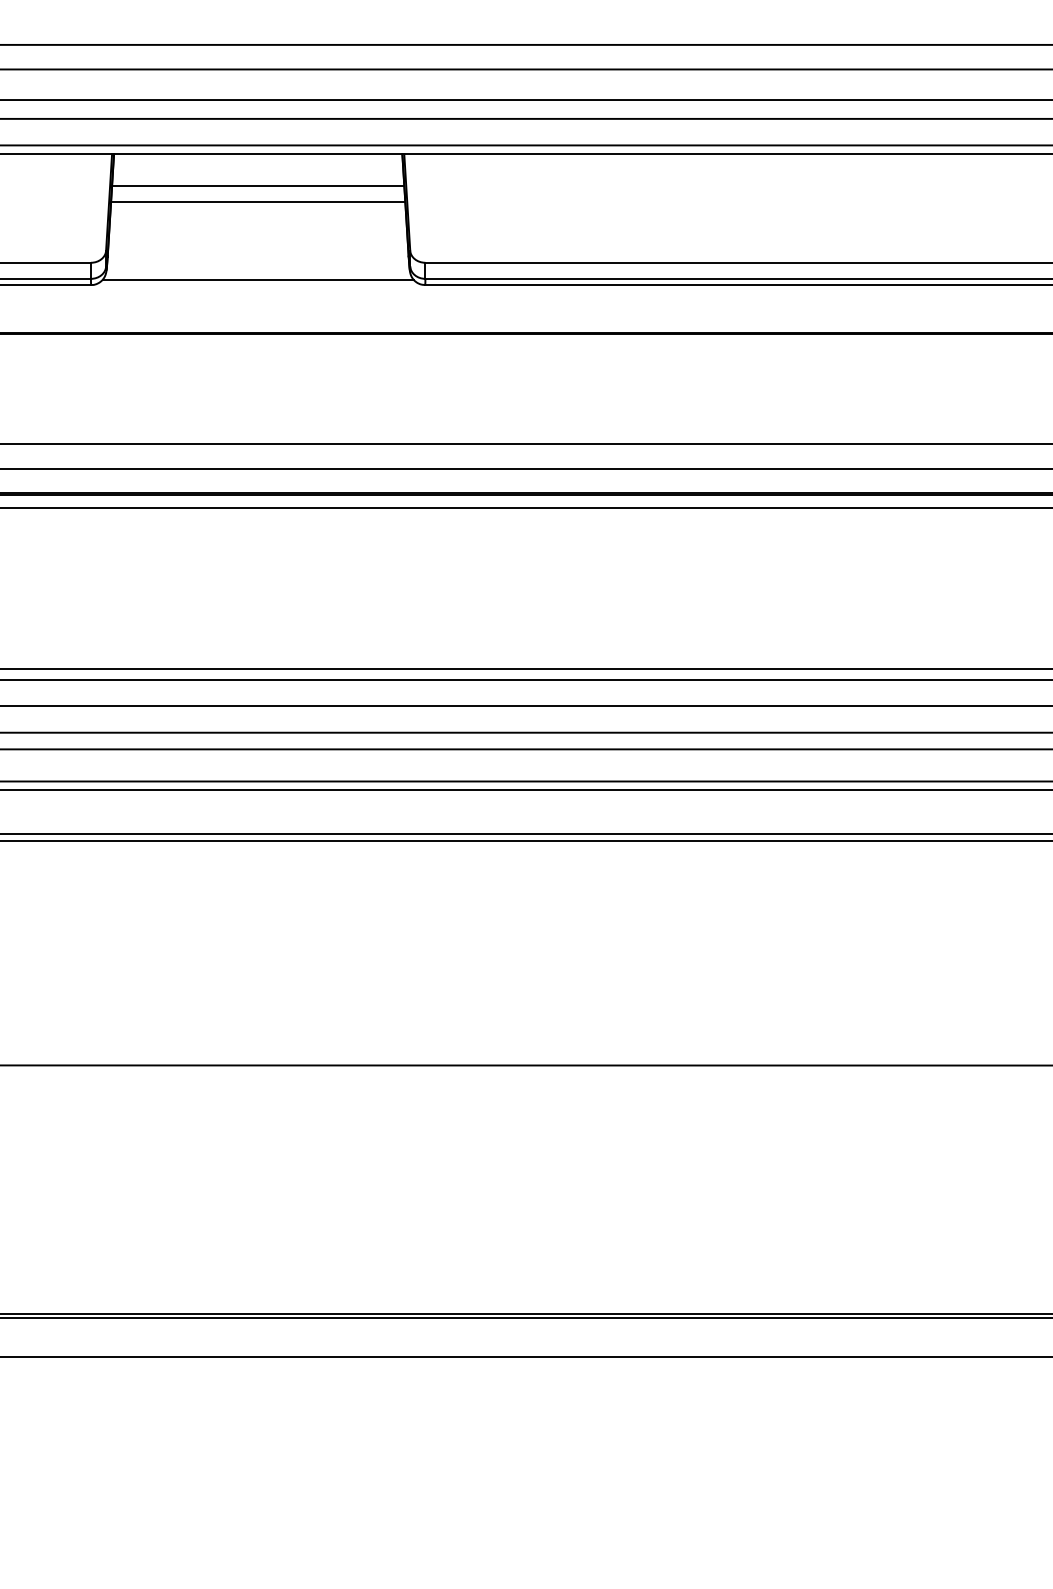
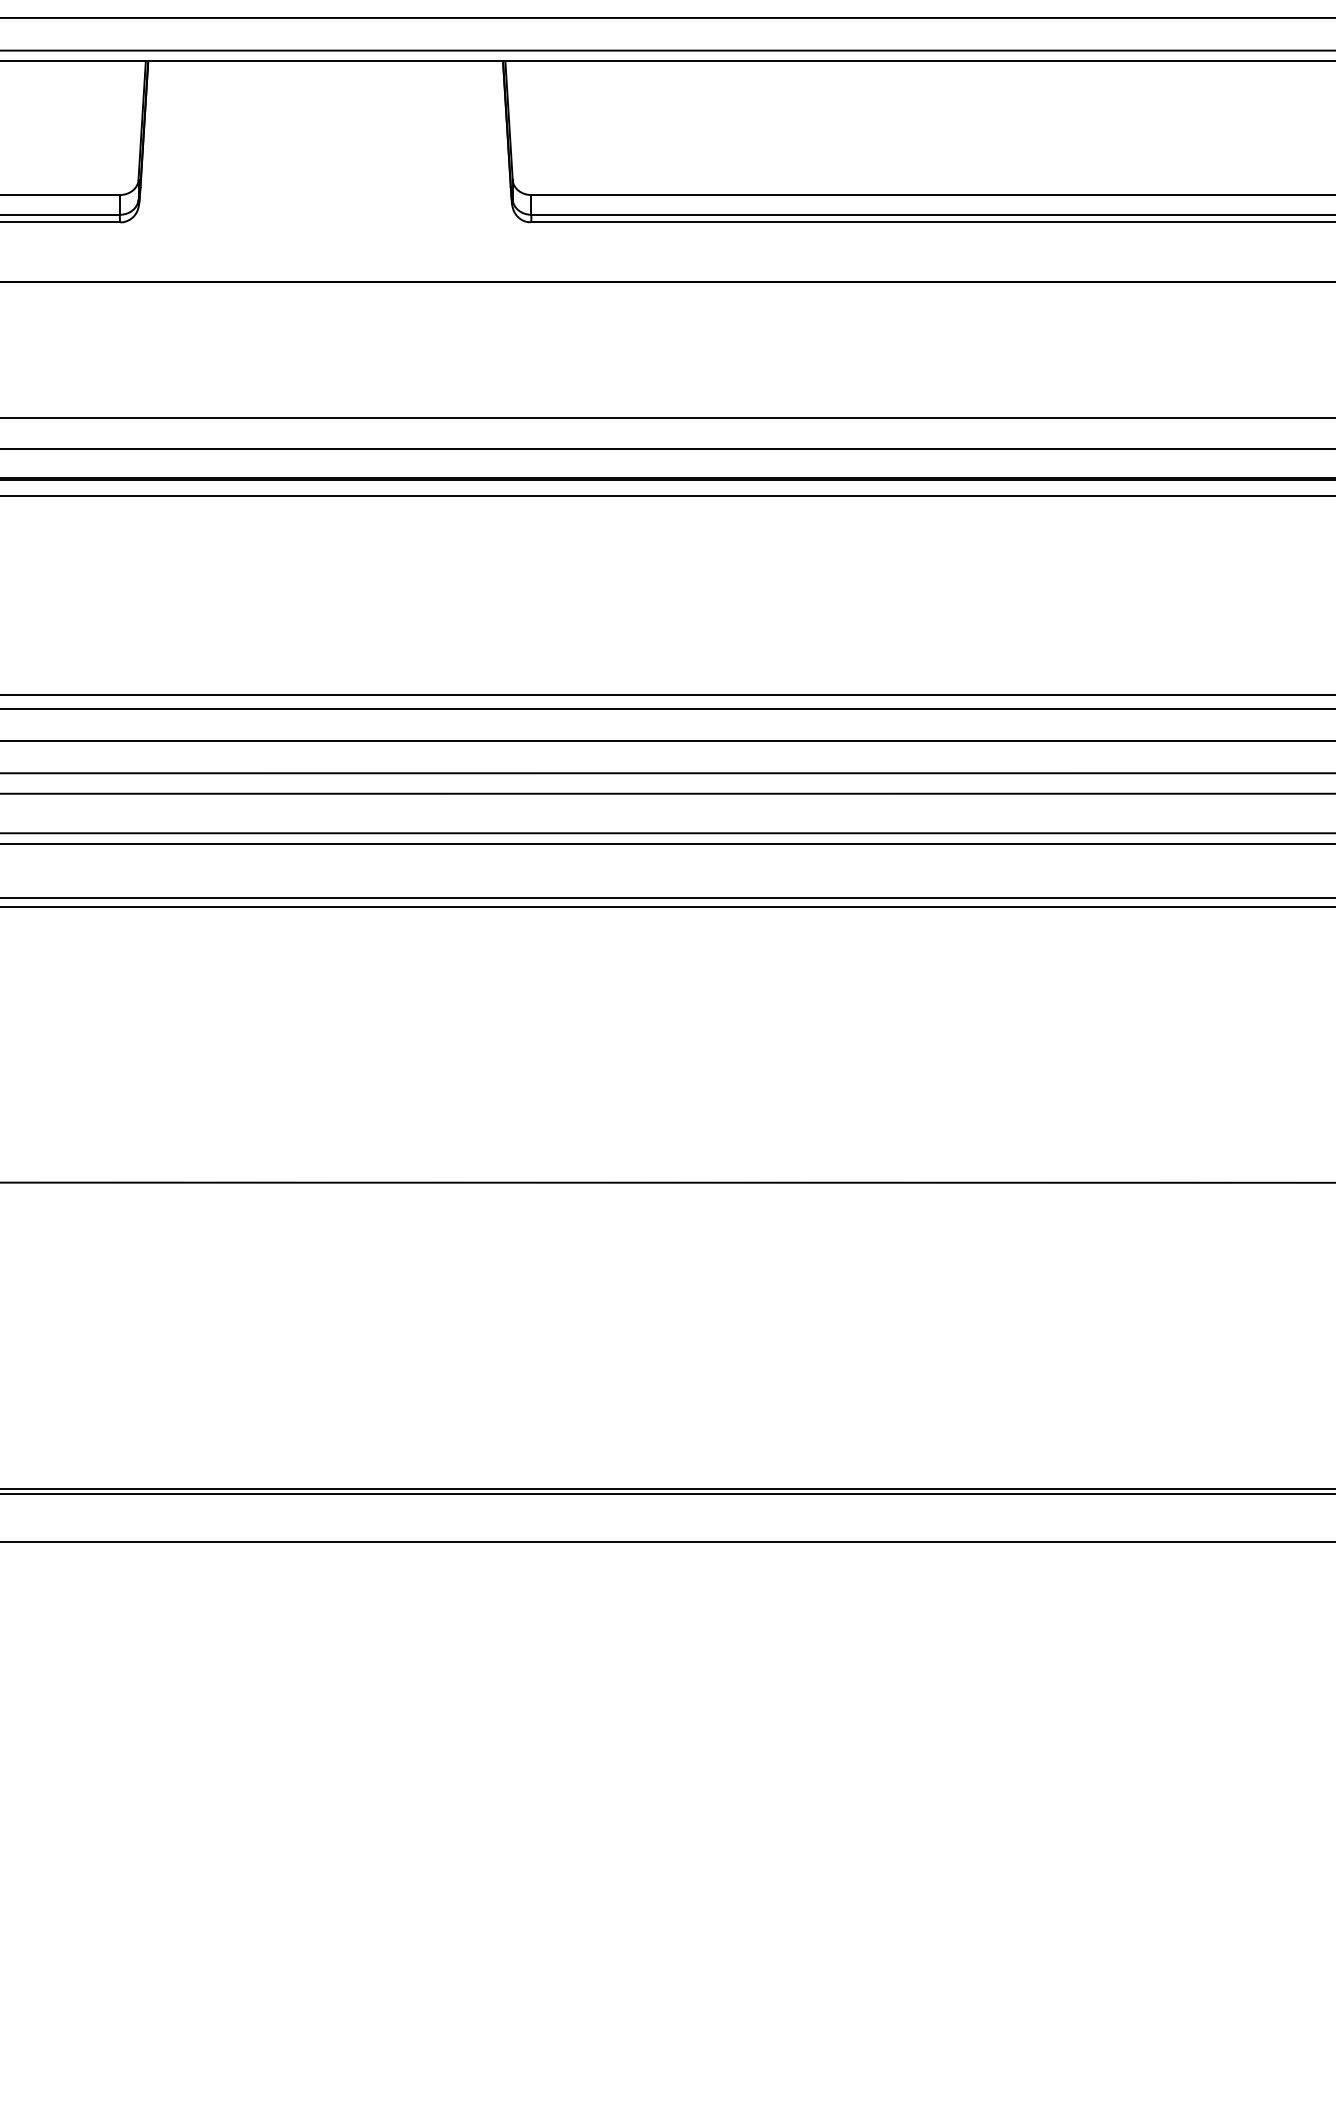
line: (258, 185) -> (325, 100), removed
line: (258, 202) -> (325, 120), removed
line: (258, 279) -> (325, 215), removed

